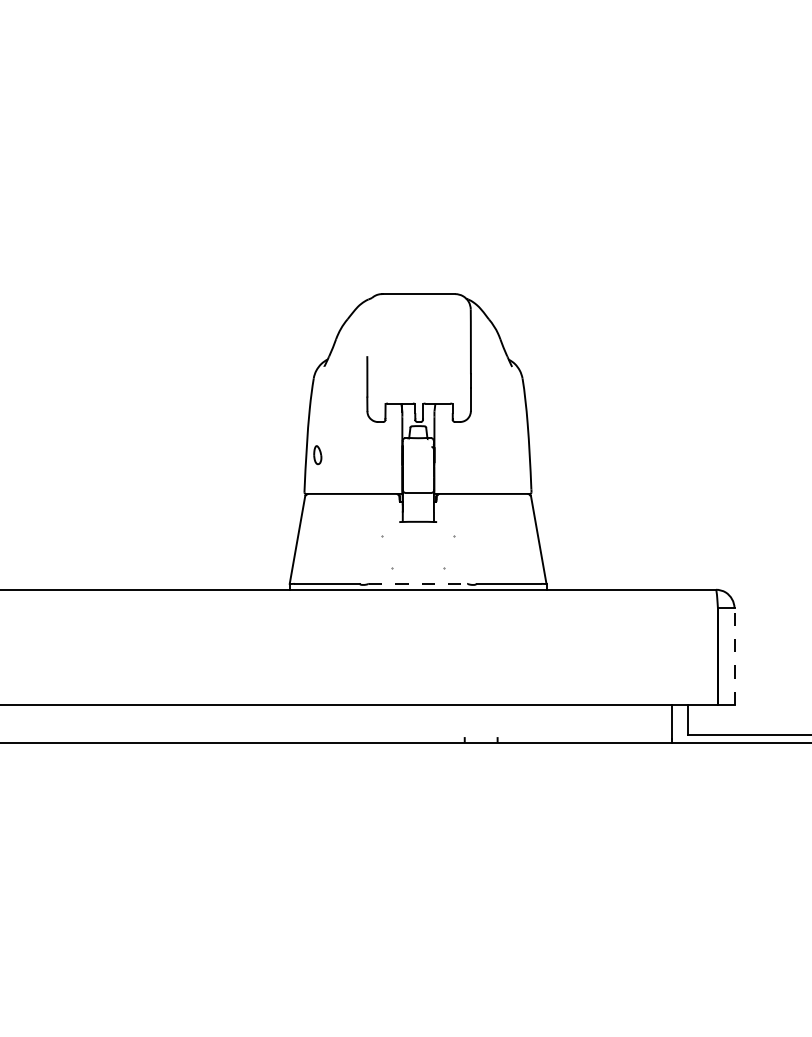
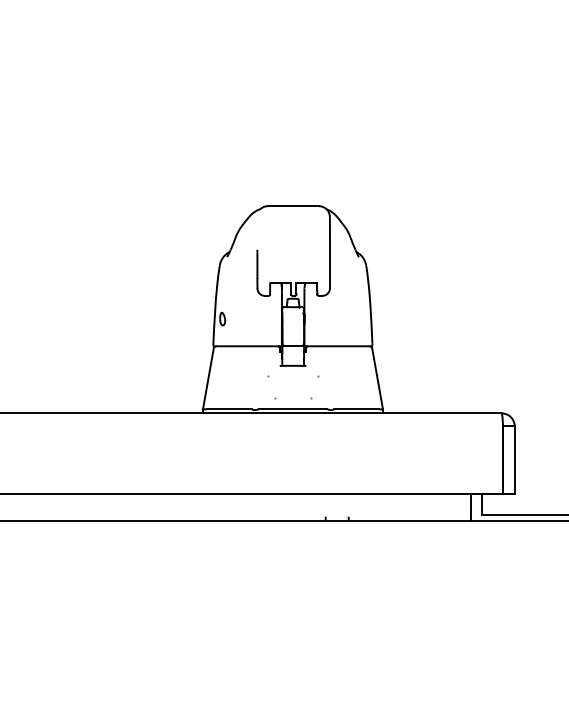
line: (418, 583) -> (293, 409), dashed -> solid
line: (734, 656) -> (514, 460), dashed -> solid

